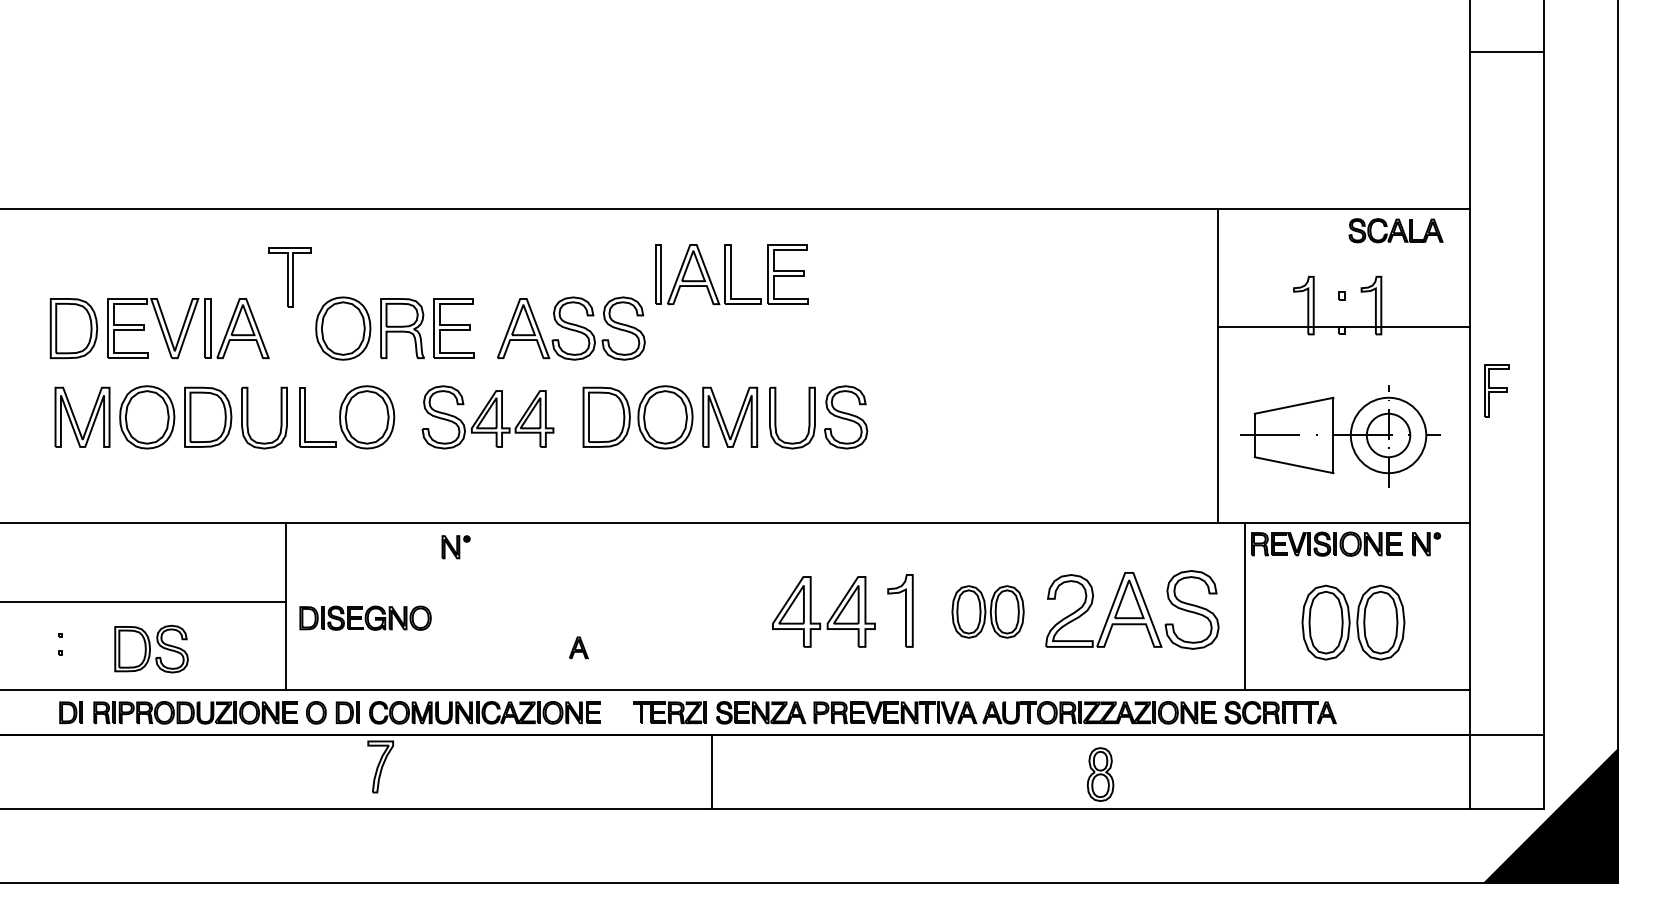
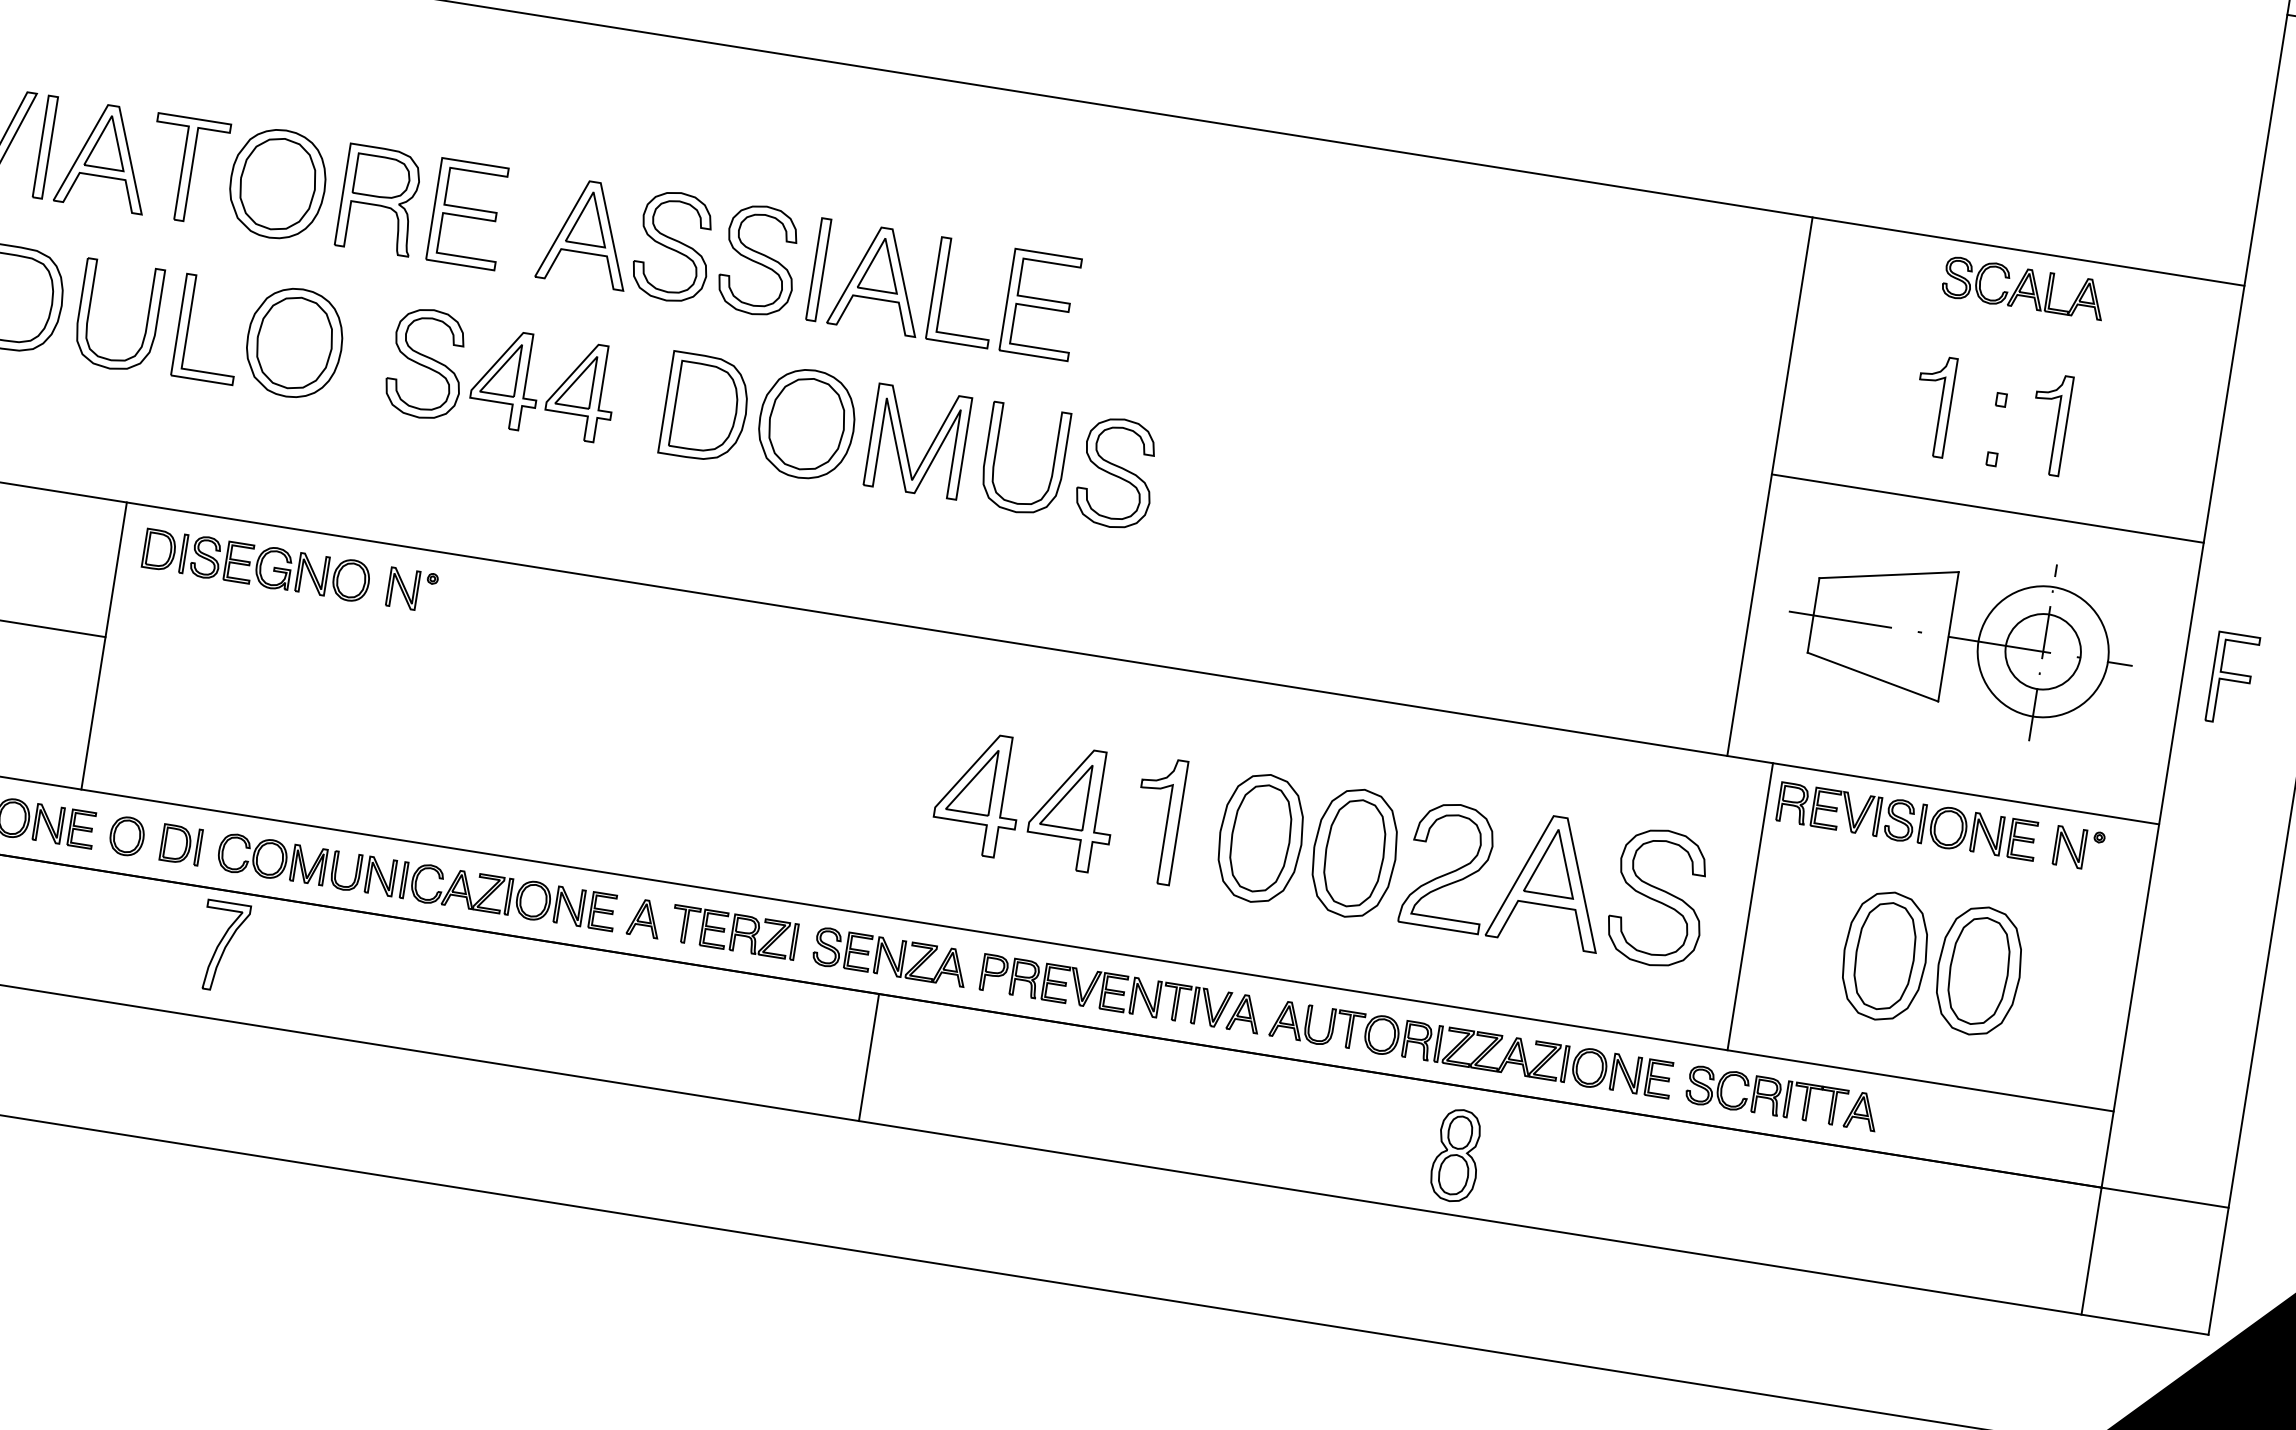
part: (1395, 230) -> (2023, 287), moved
part: (731, 274) -> (944, 289), moved
part: (289, 277) -> (185, 169), moved
line: (1343, 327) -> (1986, 509), moved
part: (1496, 390) -> (2232, 678), moved
part: (987, 611) -> (1306, 844), size x1.43
part: (365, 617) -> (256, 564), moved
part: (578, 647) -> (644, 917), moved
line: (711, 771) -> (868, 1057), moved

